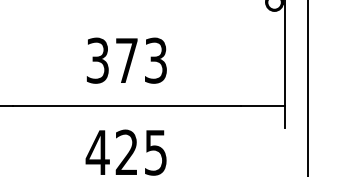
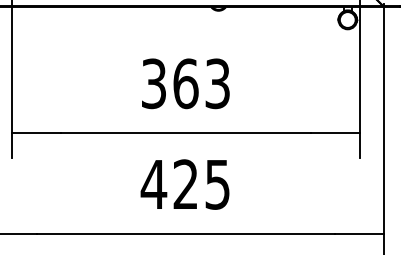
text: (126, 60) -> (185, 83), 373 -> 363

